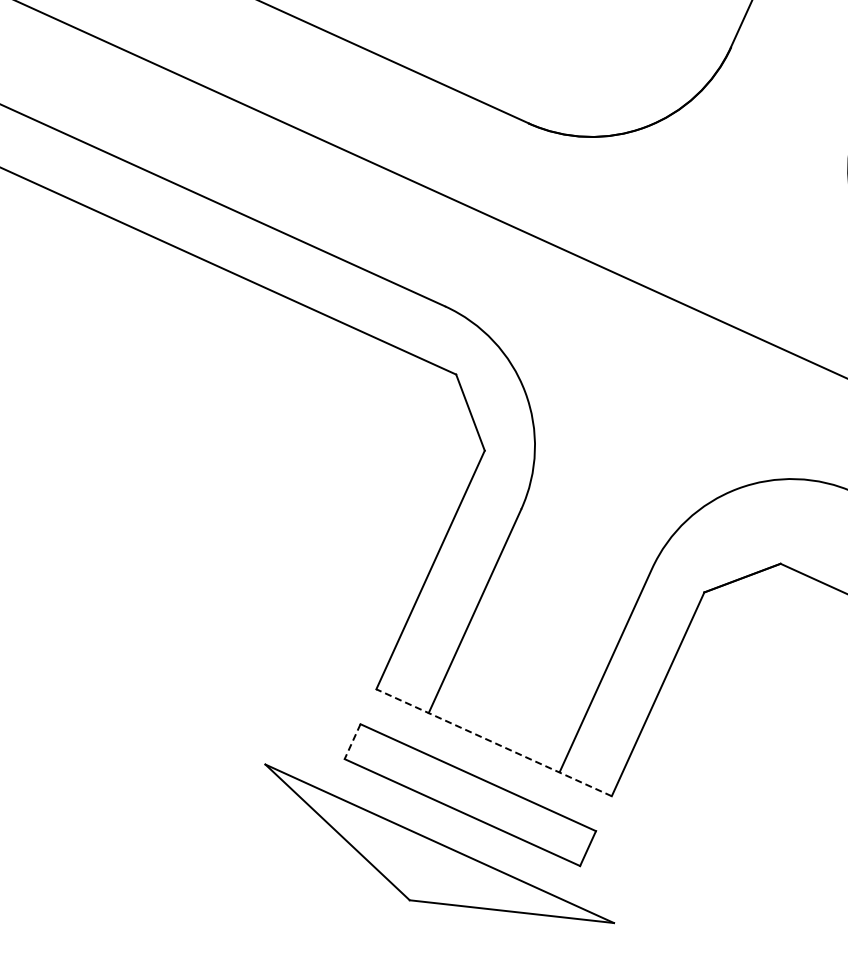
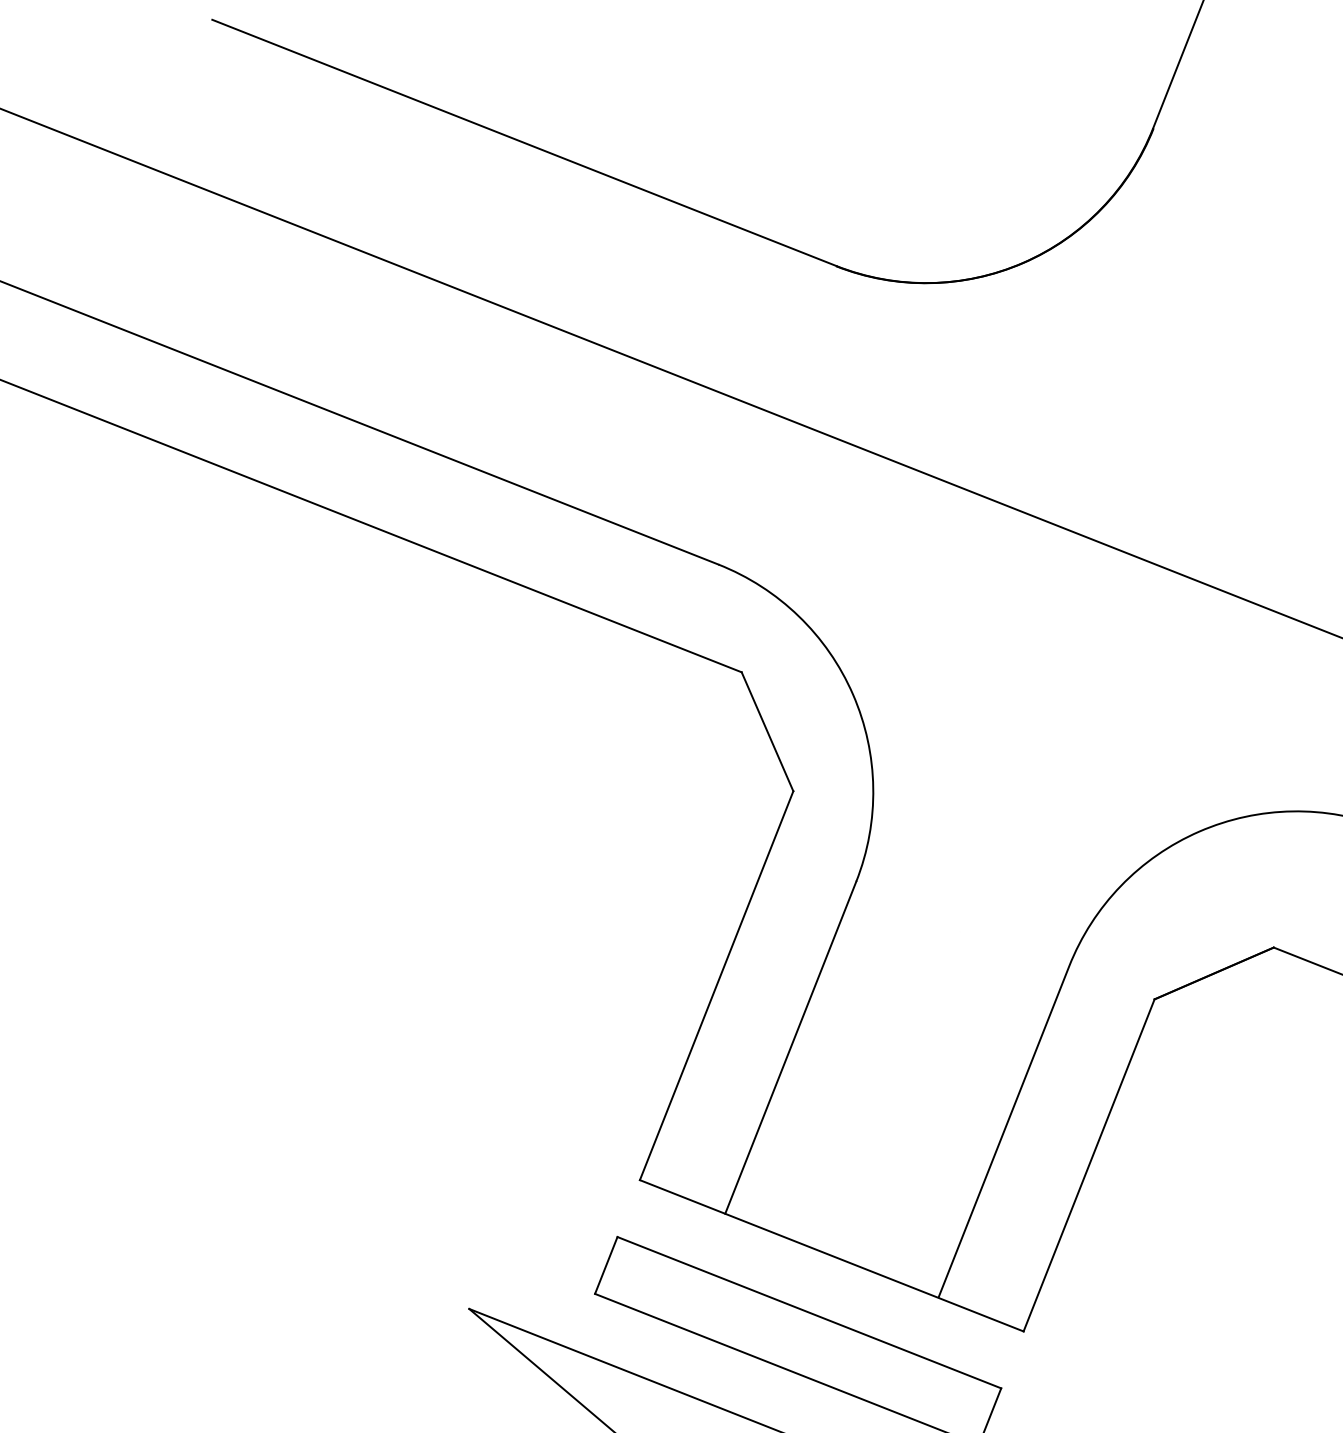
line: (352, 742) -> (606, 1266), dashed -> solid
line: (493, 742) -> (830, 1255), dashed -> solid

